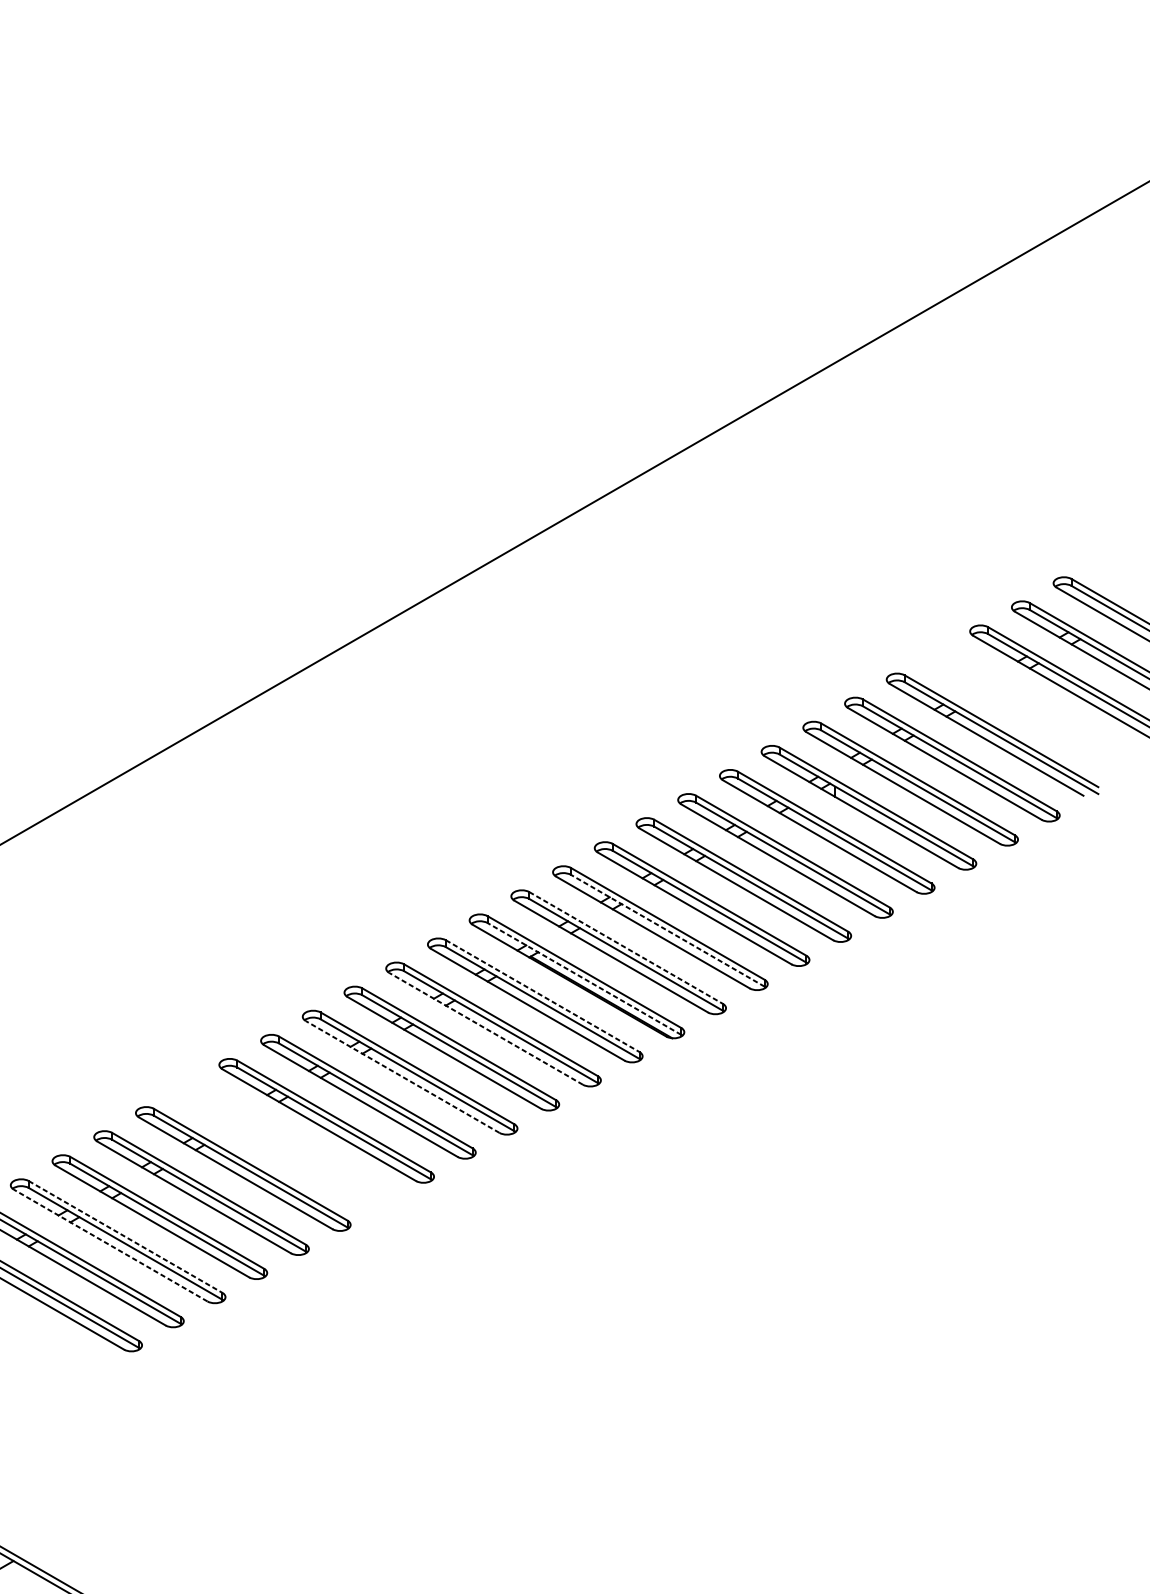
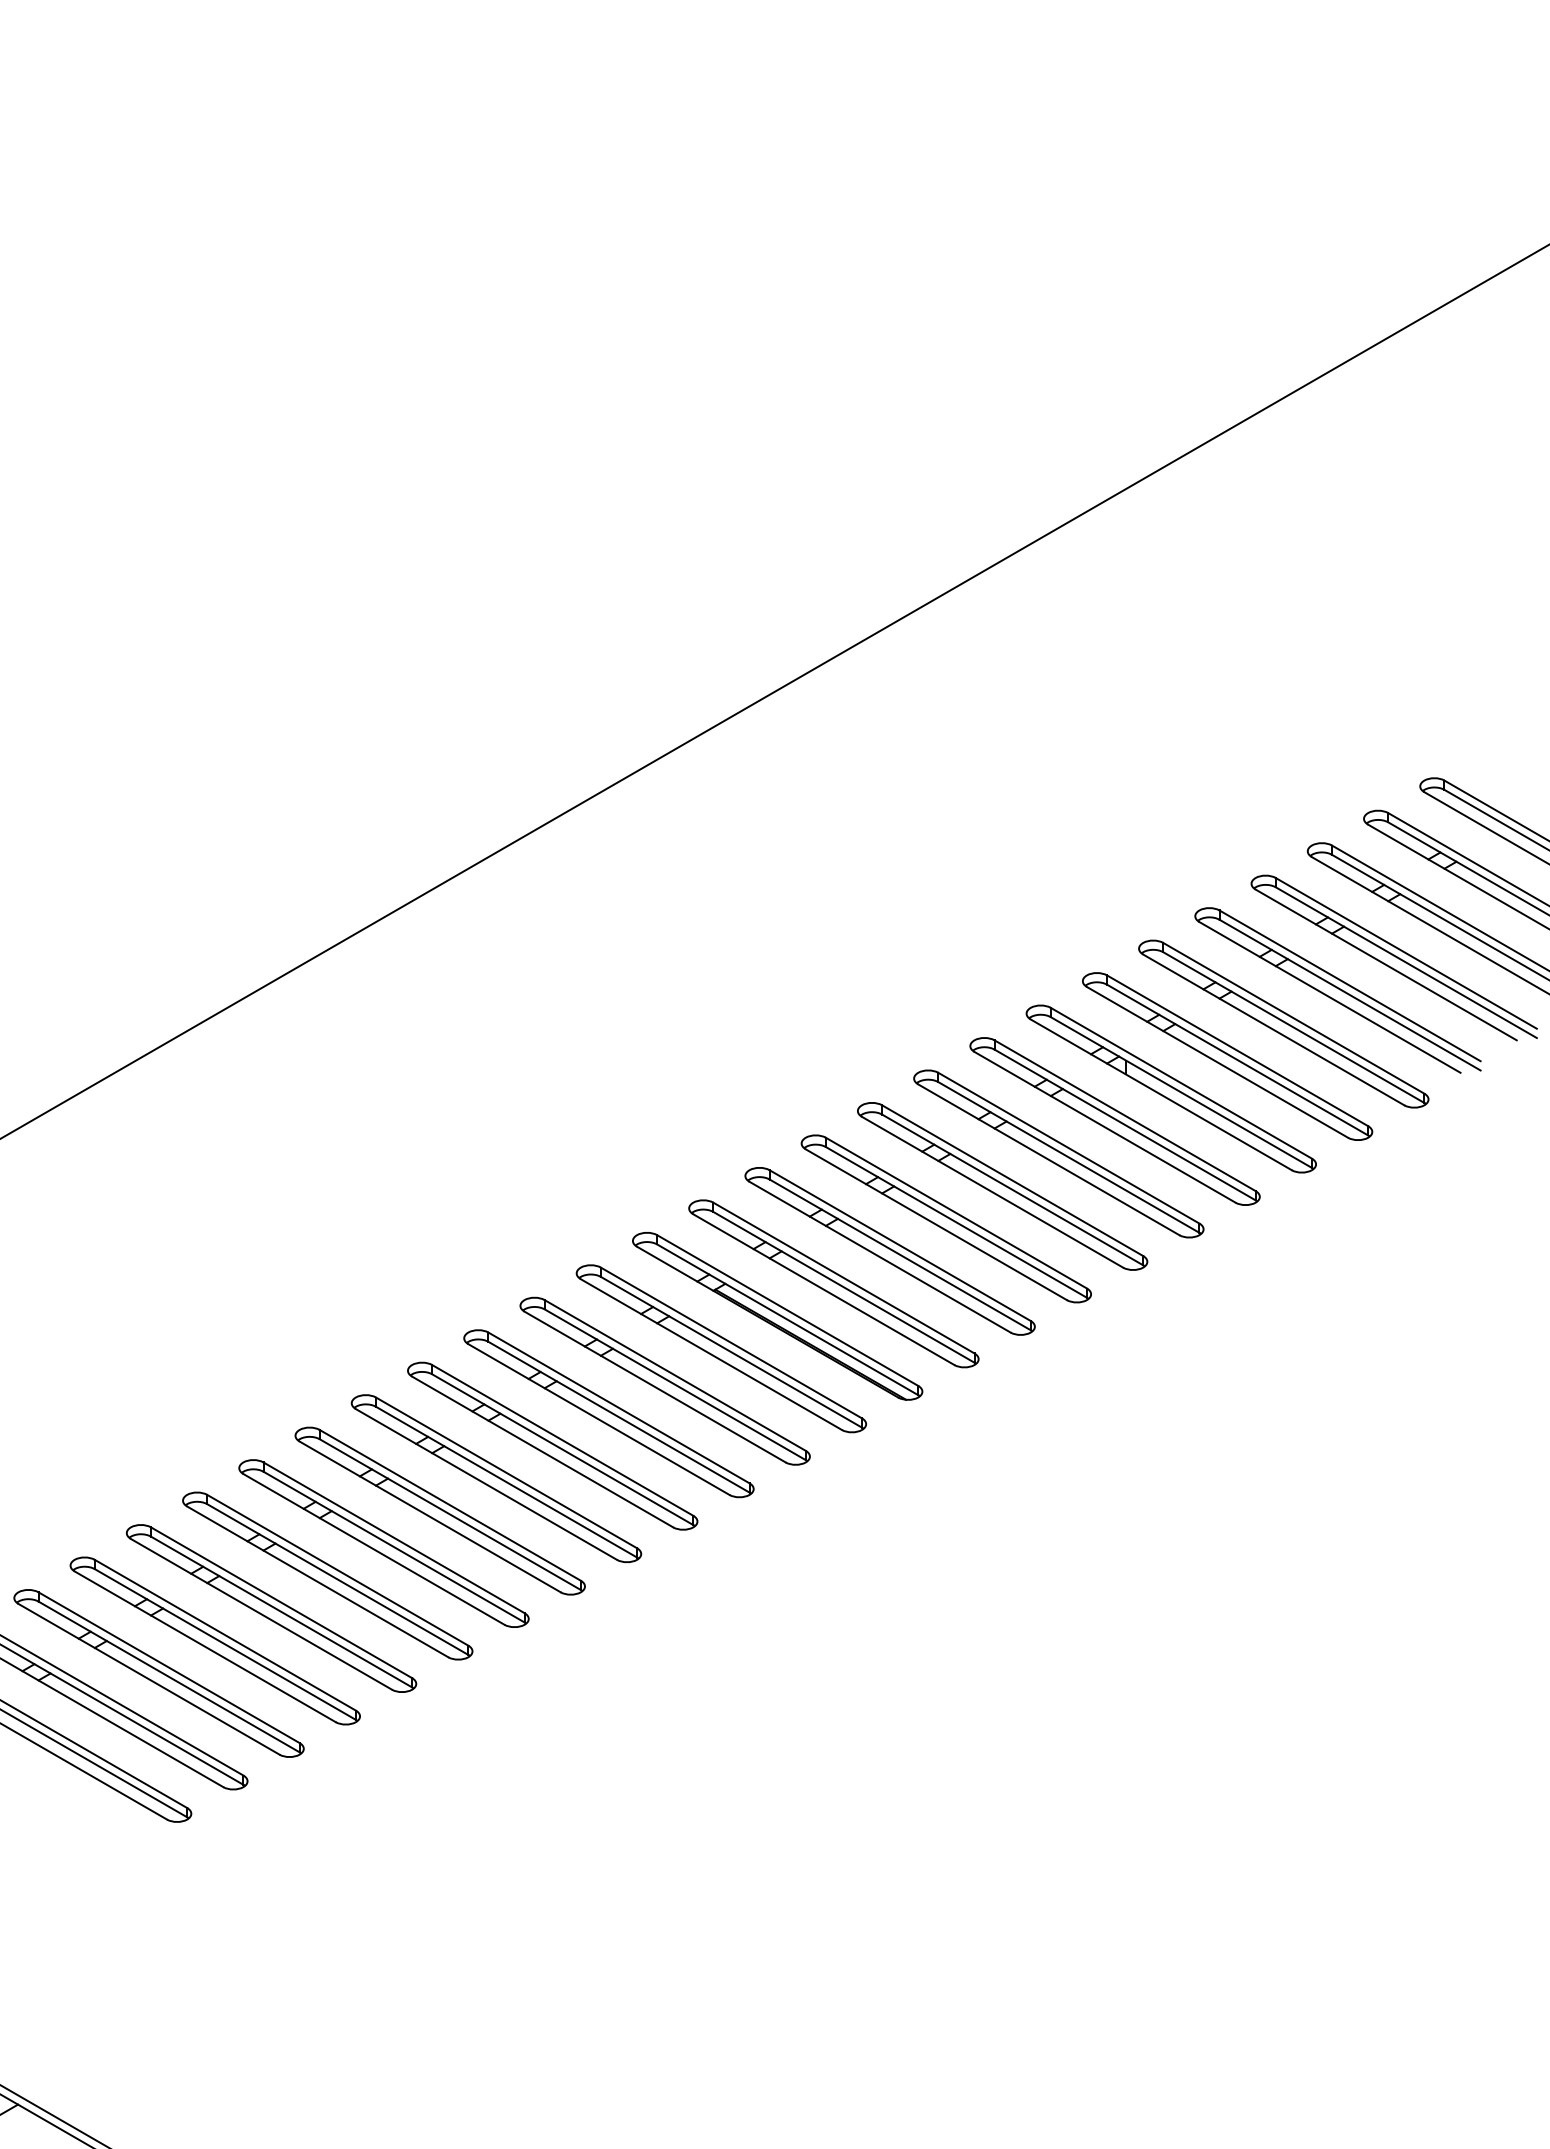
part: (1033, 710) -> (1393, 957), added
line: (668, 930) -> (900, 1254), dashed -> solid
line: (625, 948) -> (843, 1278), dashed -> solid
line: (584, 978) -> (787, 1319), dashed -> solid
line: (542, 996) -> (731, 1343), dashed -> solid
line: (486, 1029) -> (655, 1387), dashed -> solid
line: (402, 1077) -> (542, 1452), dashed -> solid
part: (284, 1144) -> (383, 1543), added
line: (125, 1236) -> (169, 1667), dashed -> solid
line: (111, 1245) -> (149, 1679), dashed -> solid

